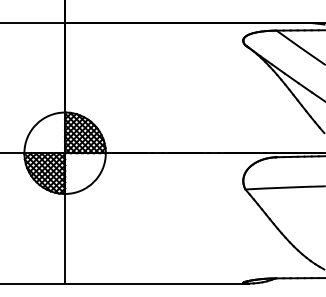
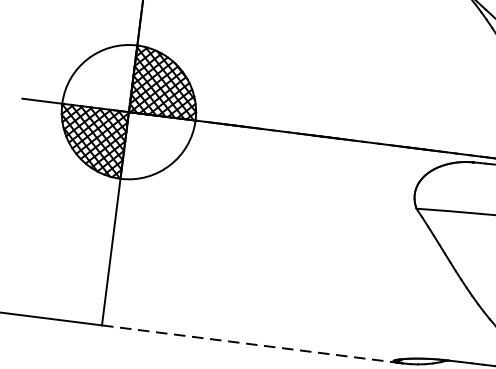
line: (157, 283) -> (253, 344), solid -> dashed

